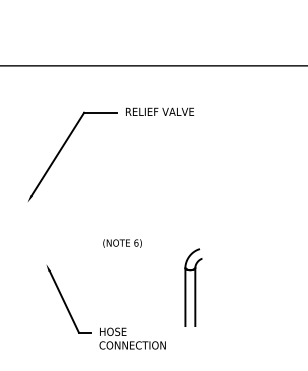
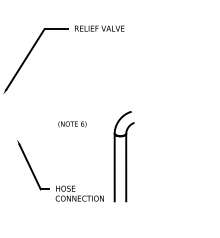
part: (193, 287) -> (124, 156), size x1.6

